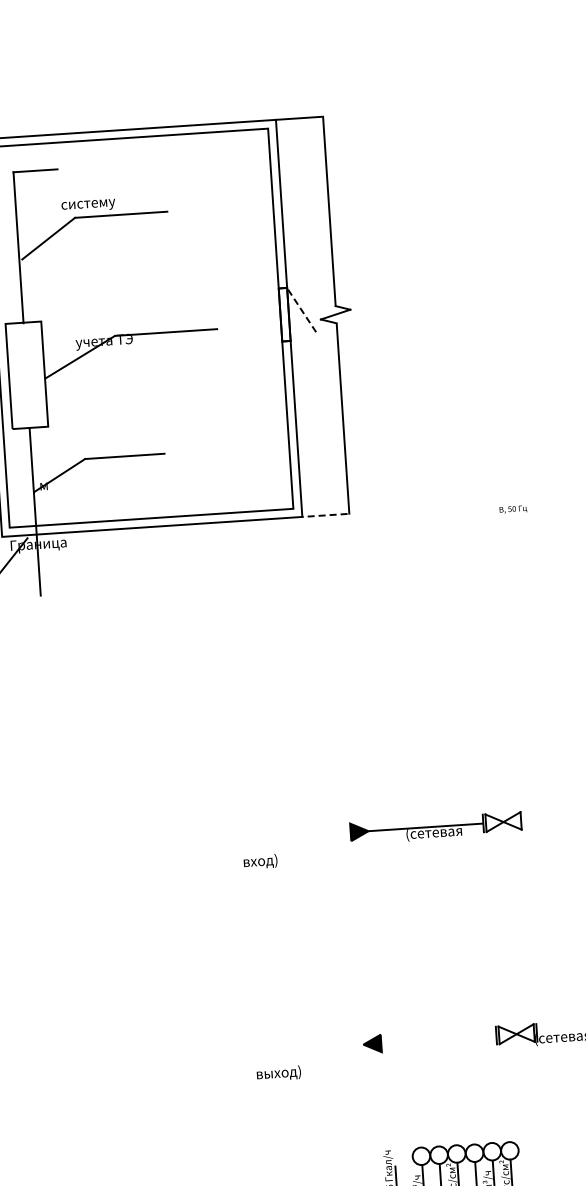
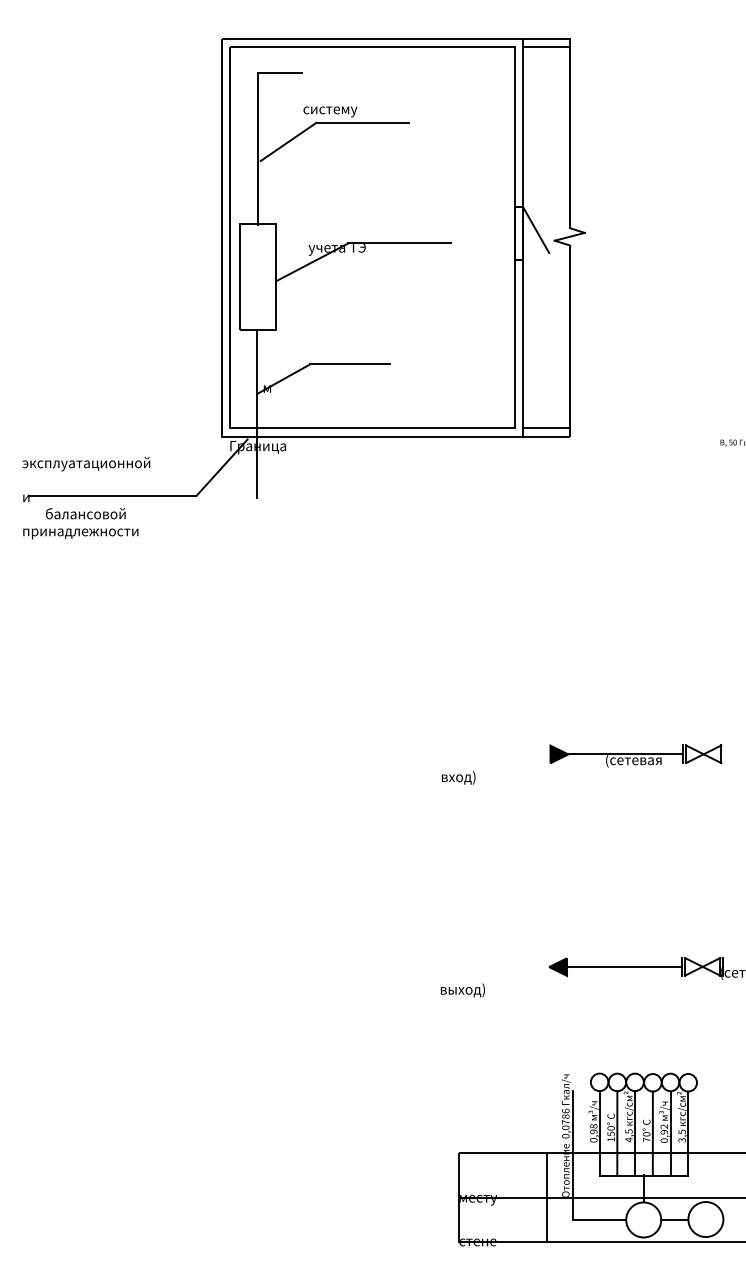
line: (298, 126) -> (545, 46), added
line: (300, 309) -> (535, 229), dashed -> solid
line: (324, 506) -> (545, 427), added
line: (324, 515) -> (545, 436), dashed -> solid
line: (433, 1040) -> (619, 967), added

